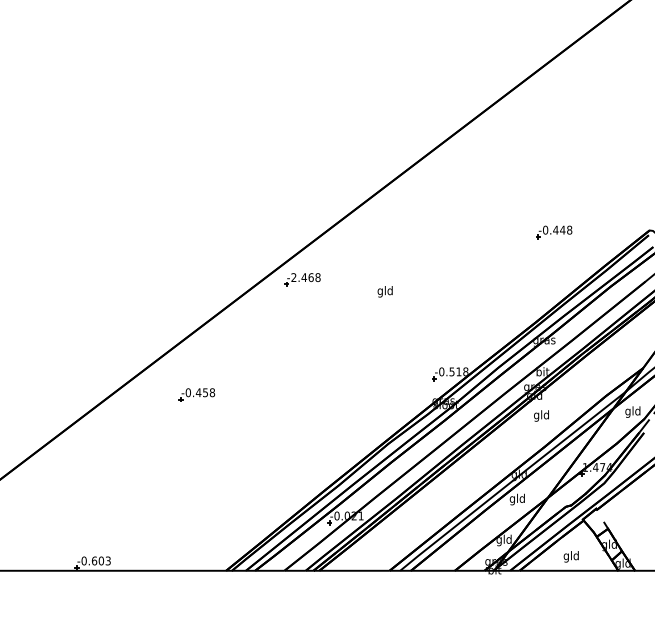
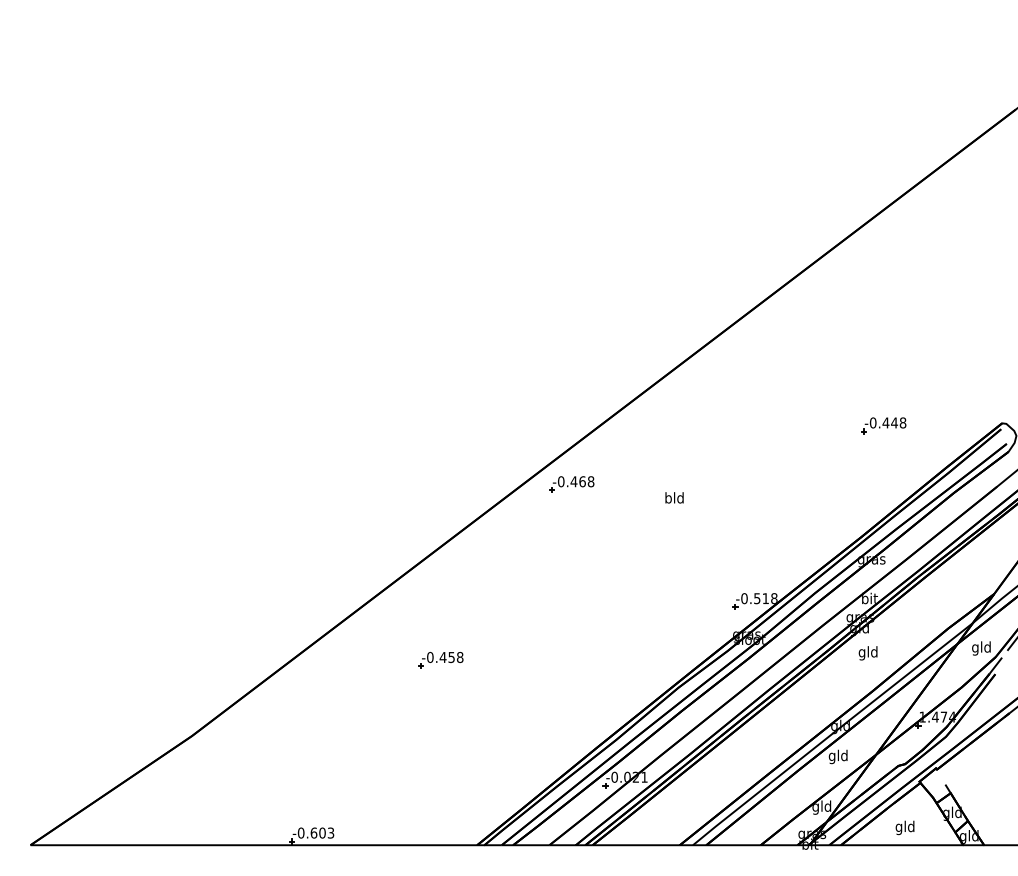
text: (294, 277) -> (561, 481), -2.468 -> -0.468
text: (380, 291) -> (668, 499), gld -> bld
part: (196, 395) -> (440, 660), moved

